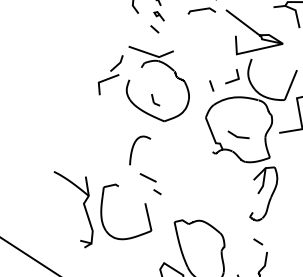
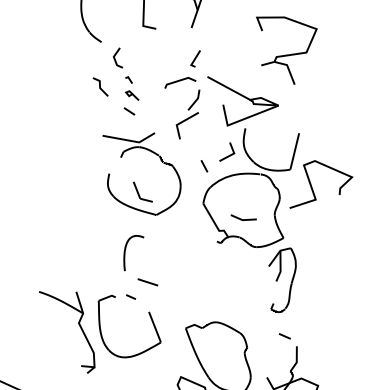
part: (109, 74) -> (187, 114), moved
part: (155, 99) -> (142, 191), size x1.67
line: (157, 191) -> (131, 296), moved

